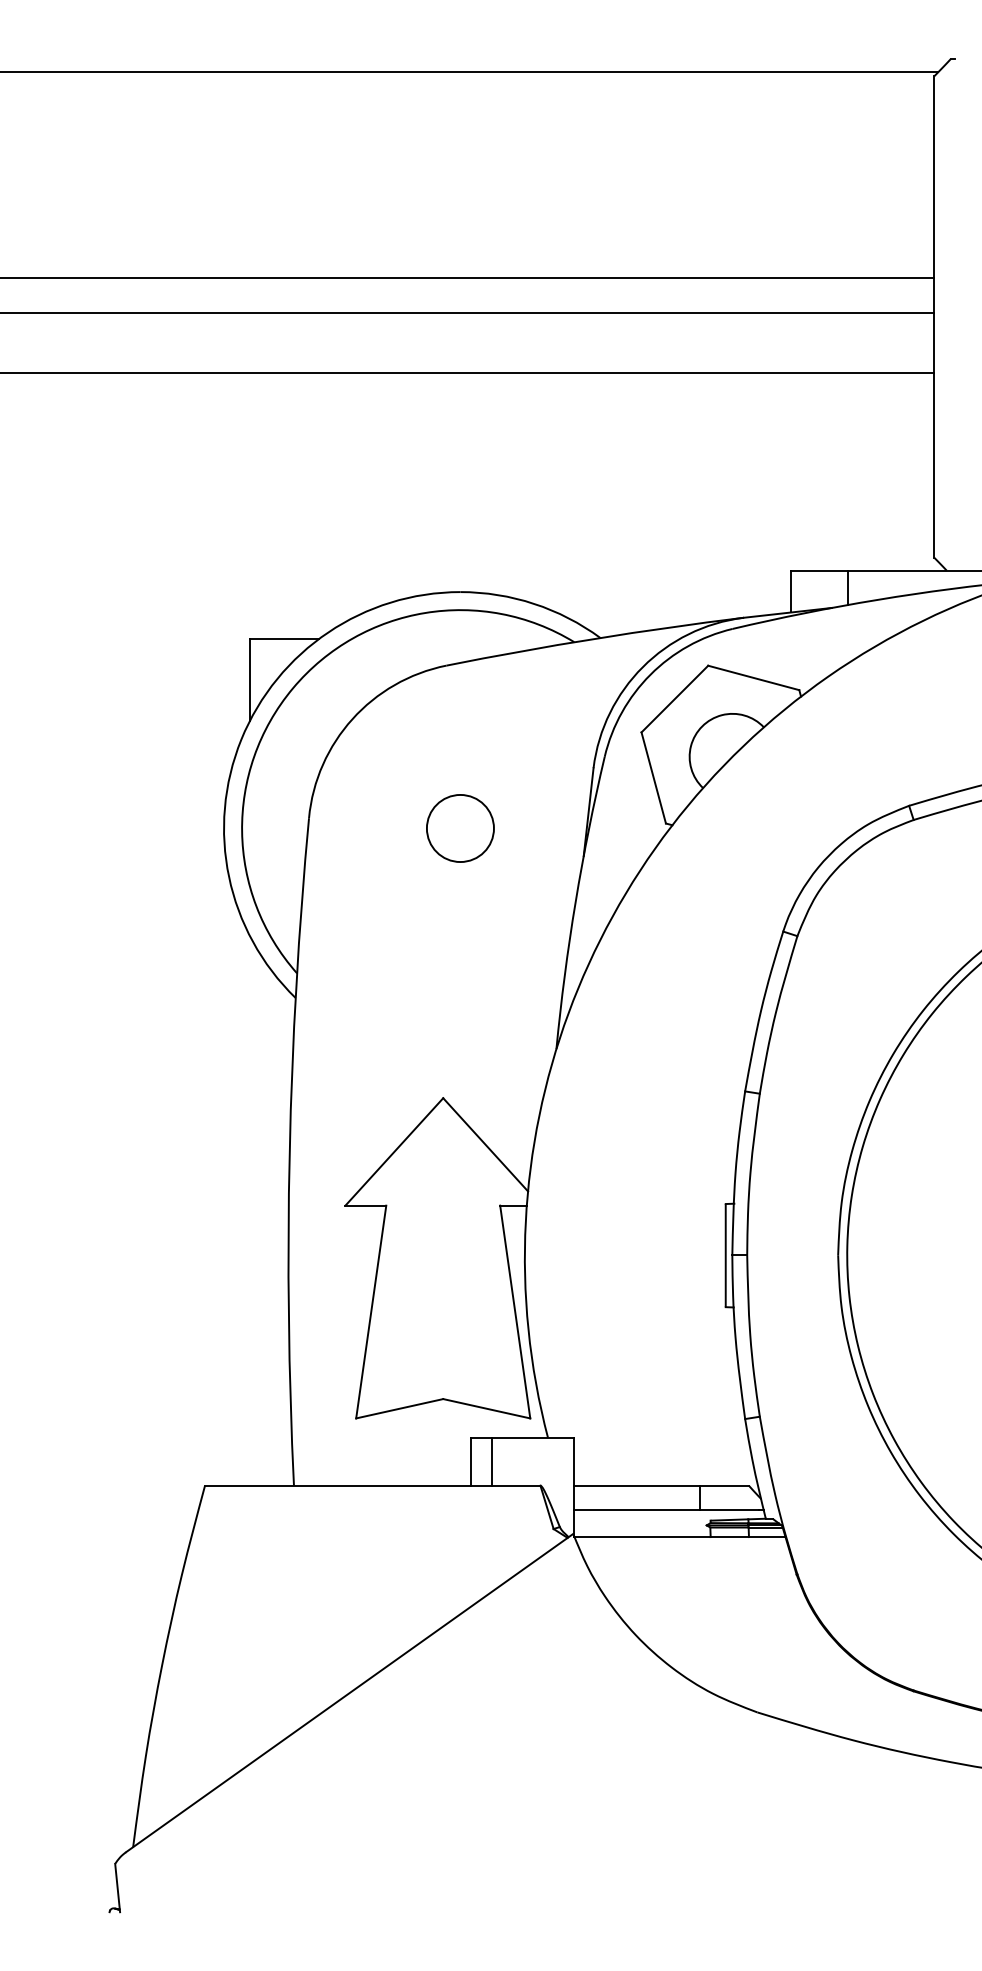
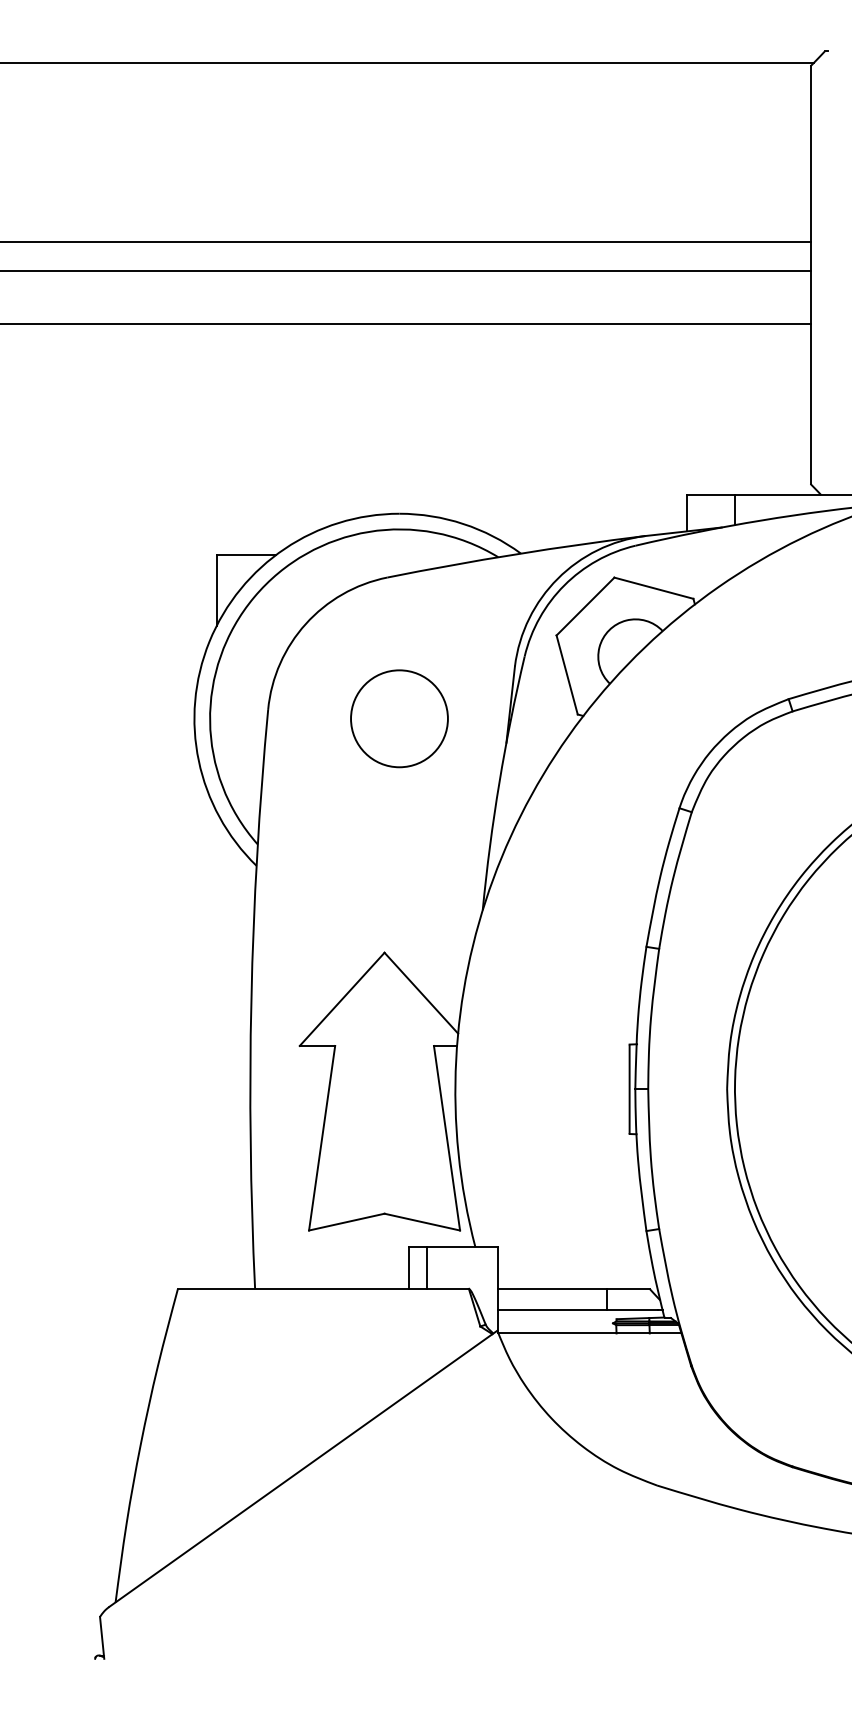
circle: (460, 828) -> (399, 718), size x1.67

